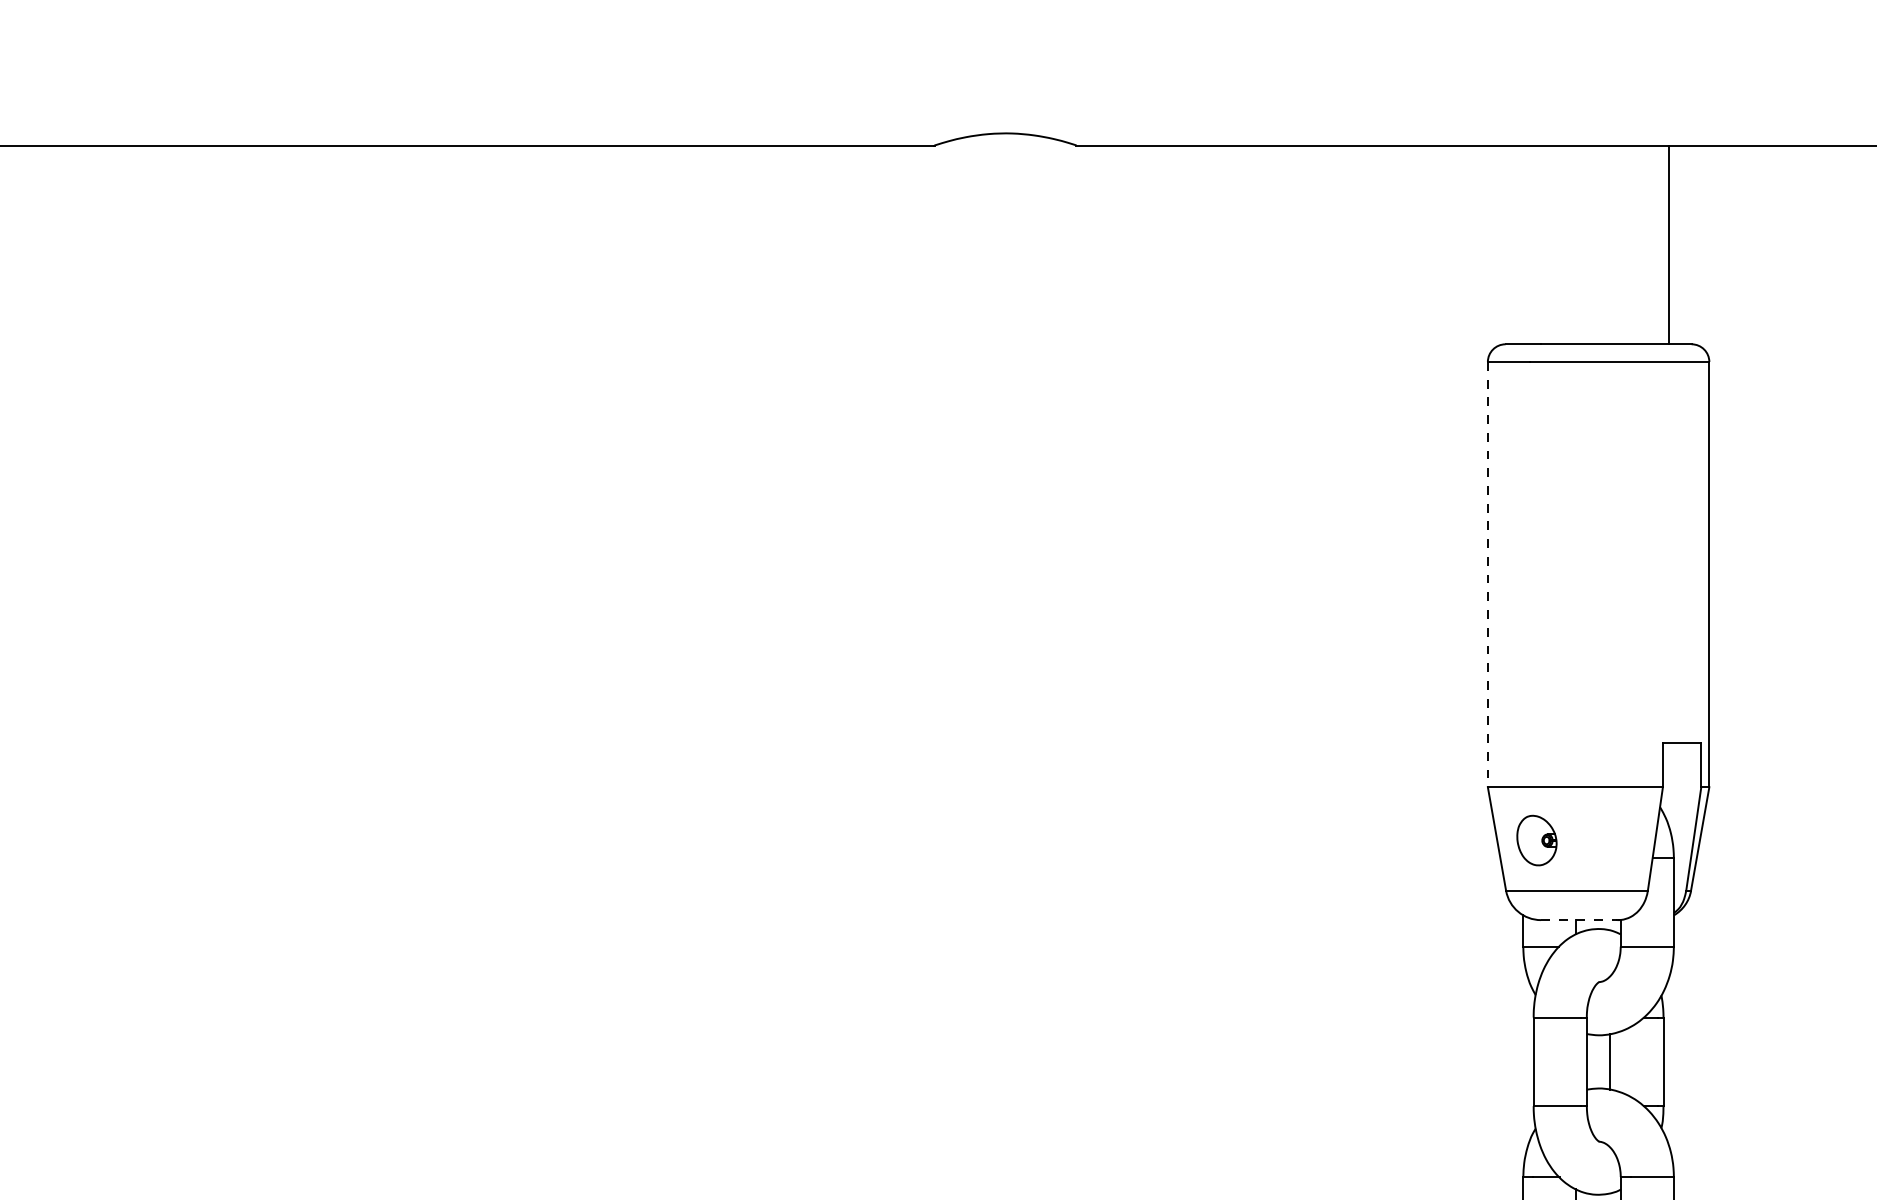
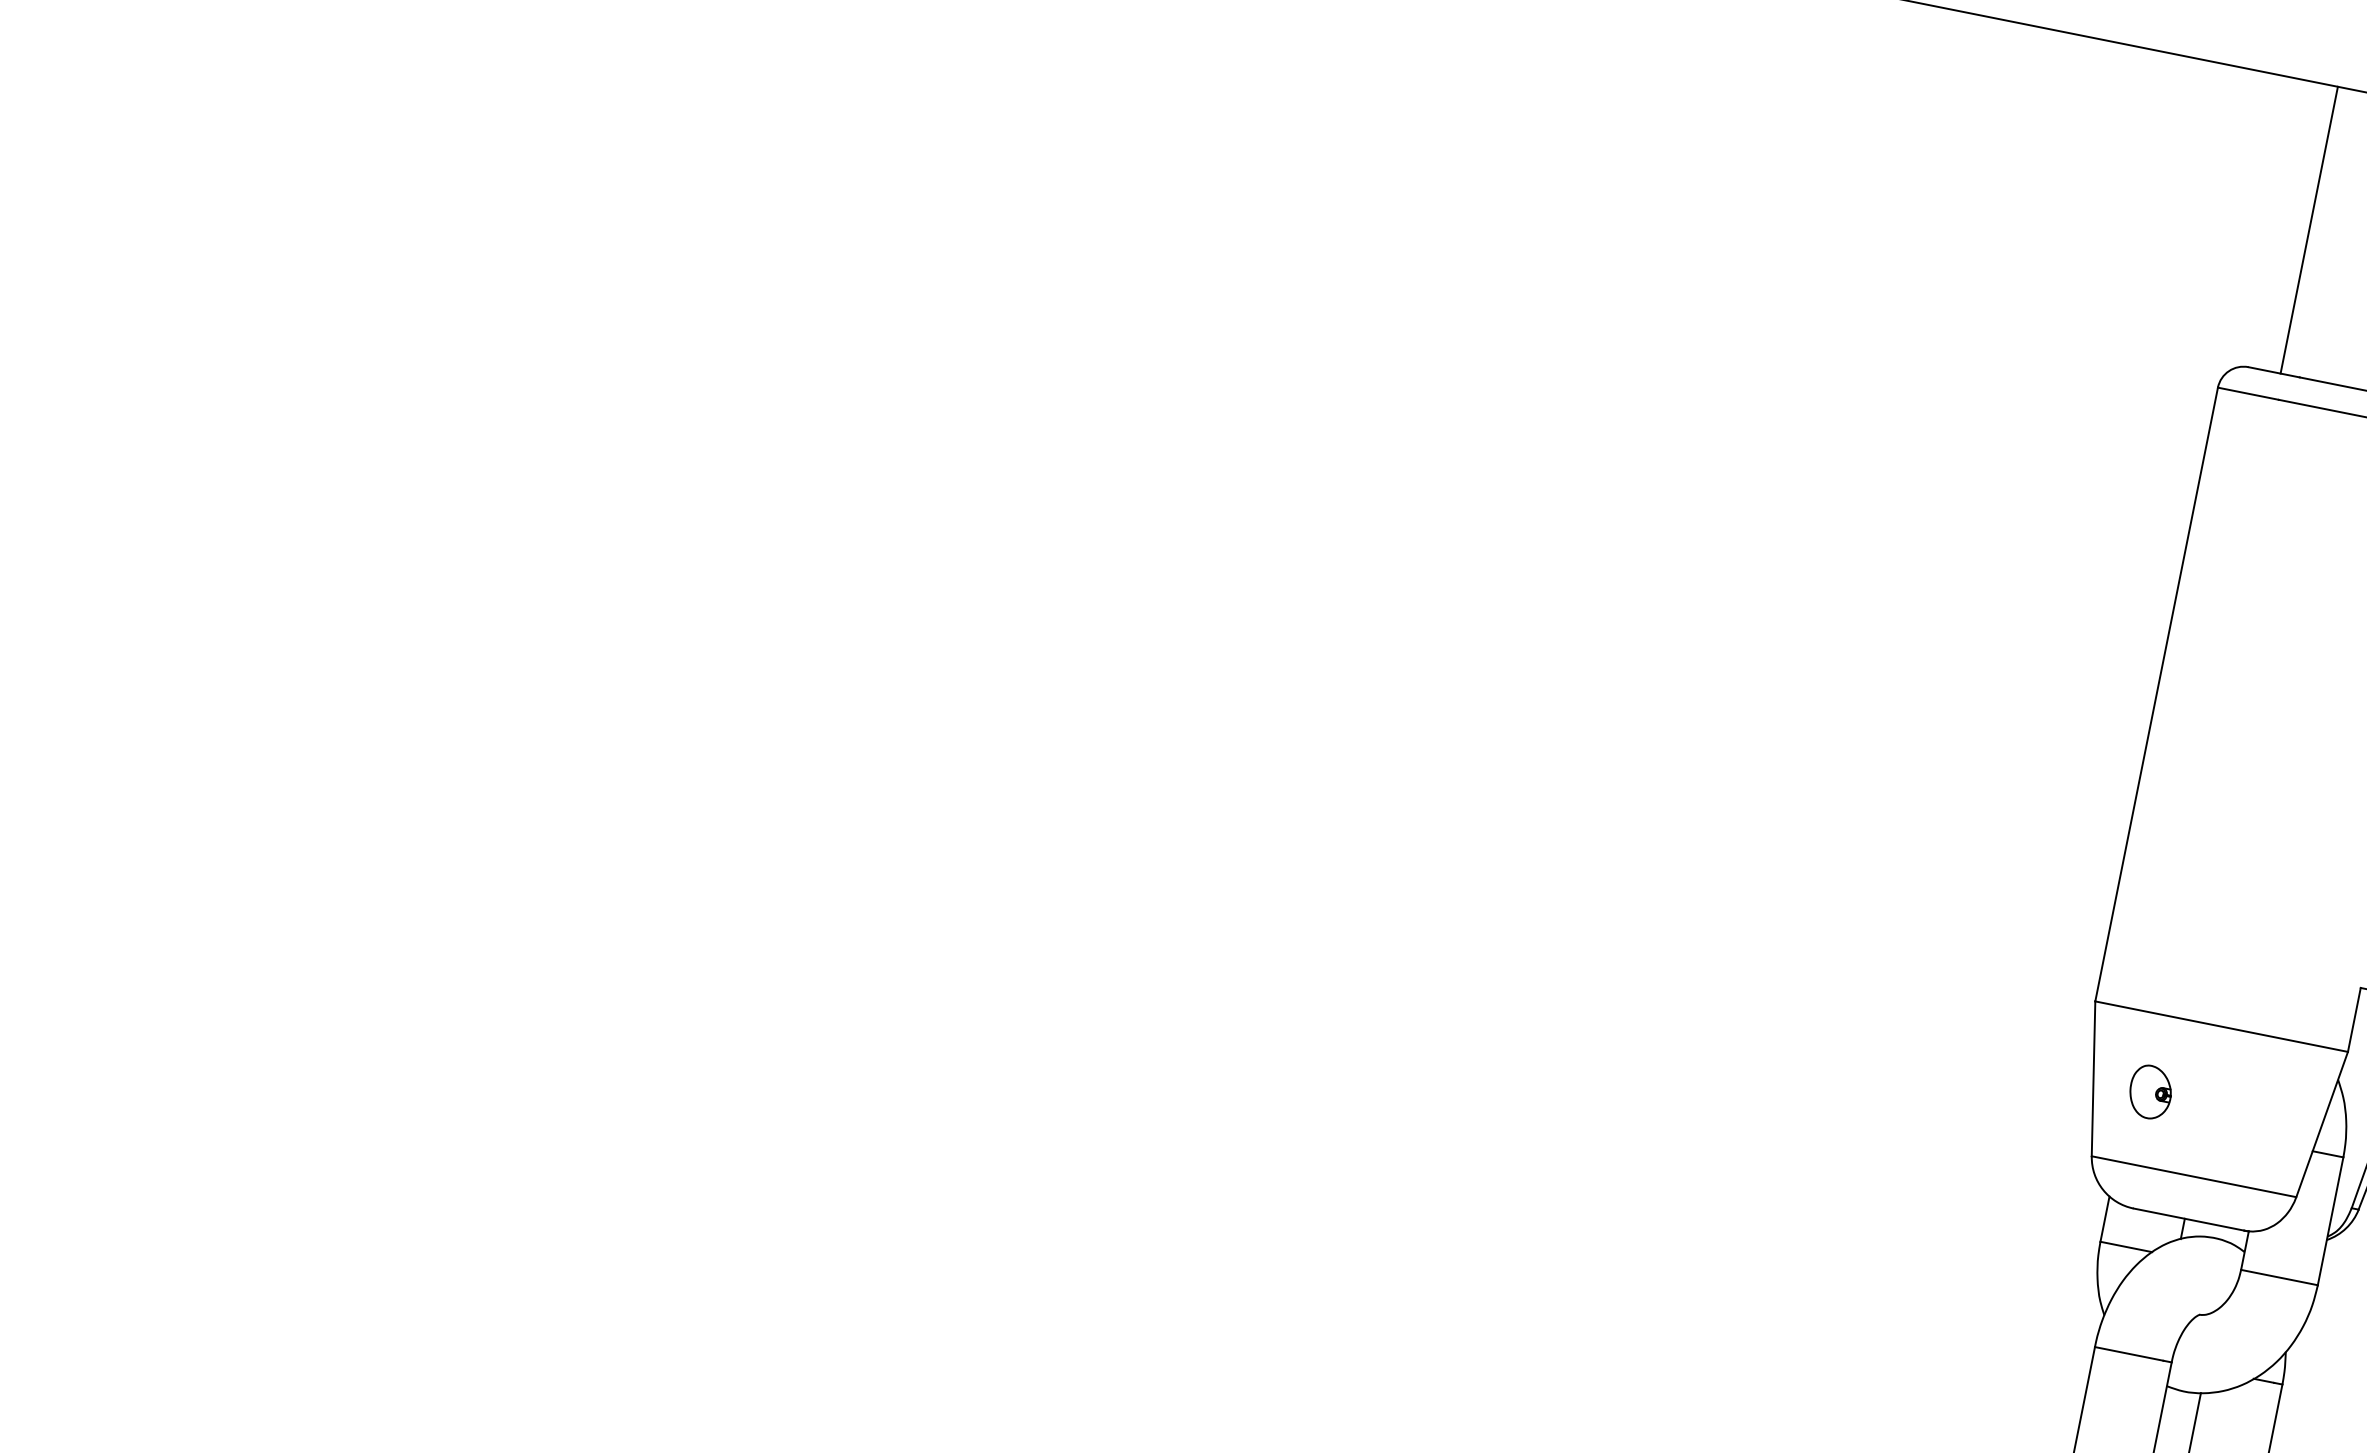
line: (1527, 244) -> (2309, 229), added
line: (1487, 574) -> (2156, 694), dashed -> solid
part: (1536, 839) -> (2150, 1090), size x0.71
line: (1579, 920) -> (2189, 1220), dashed -> solid

